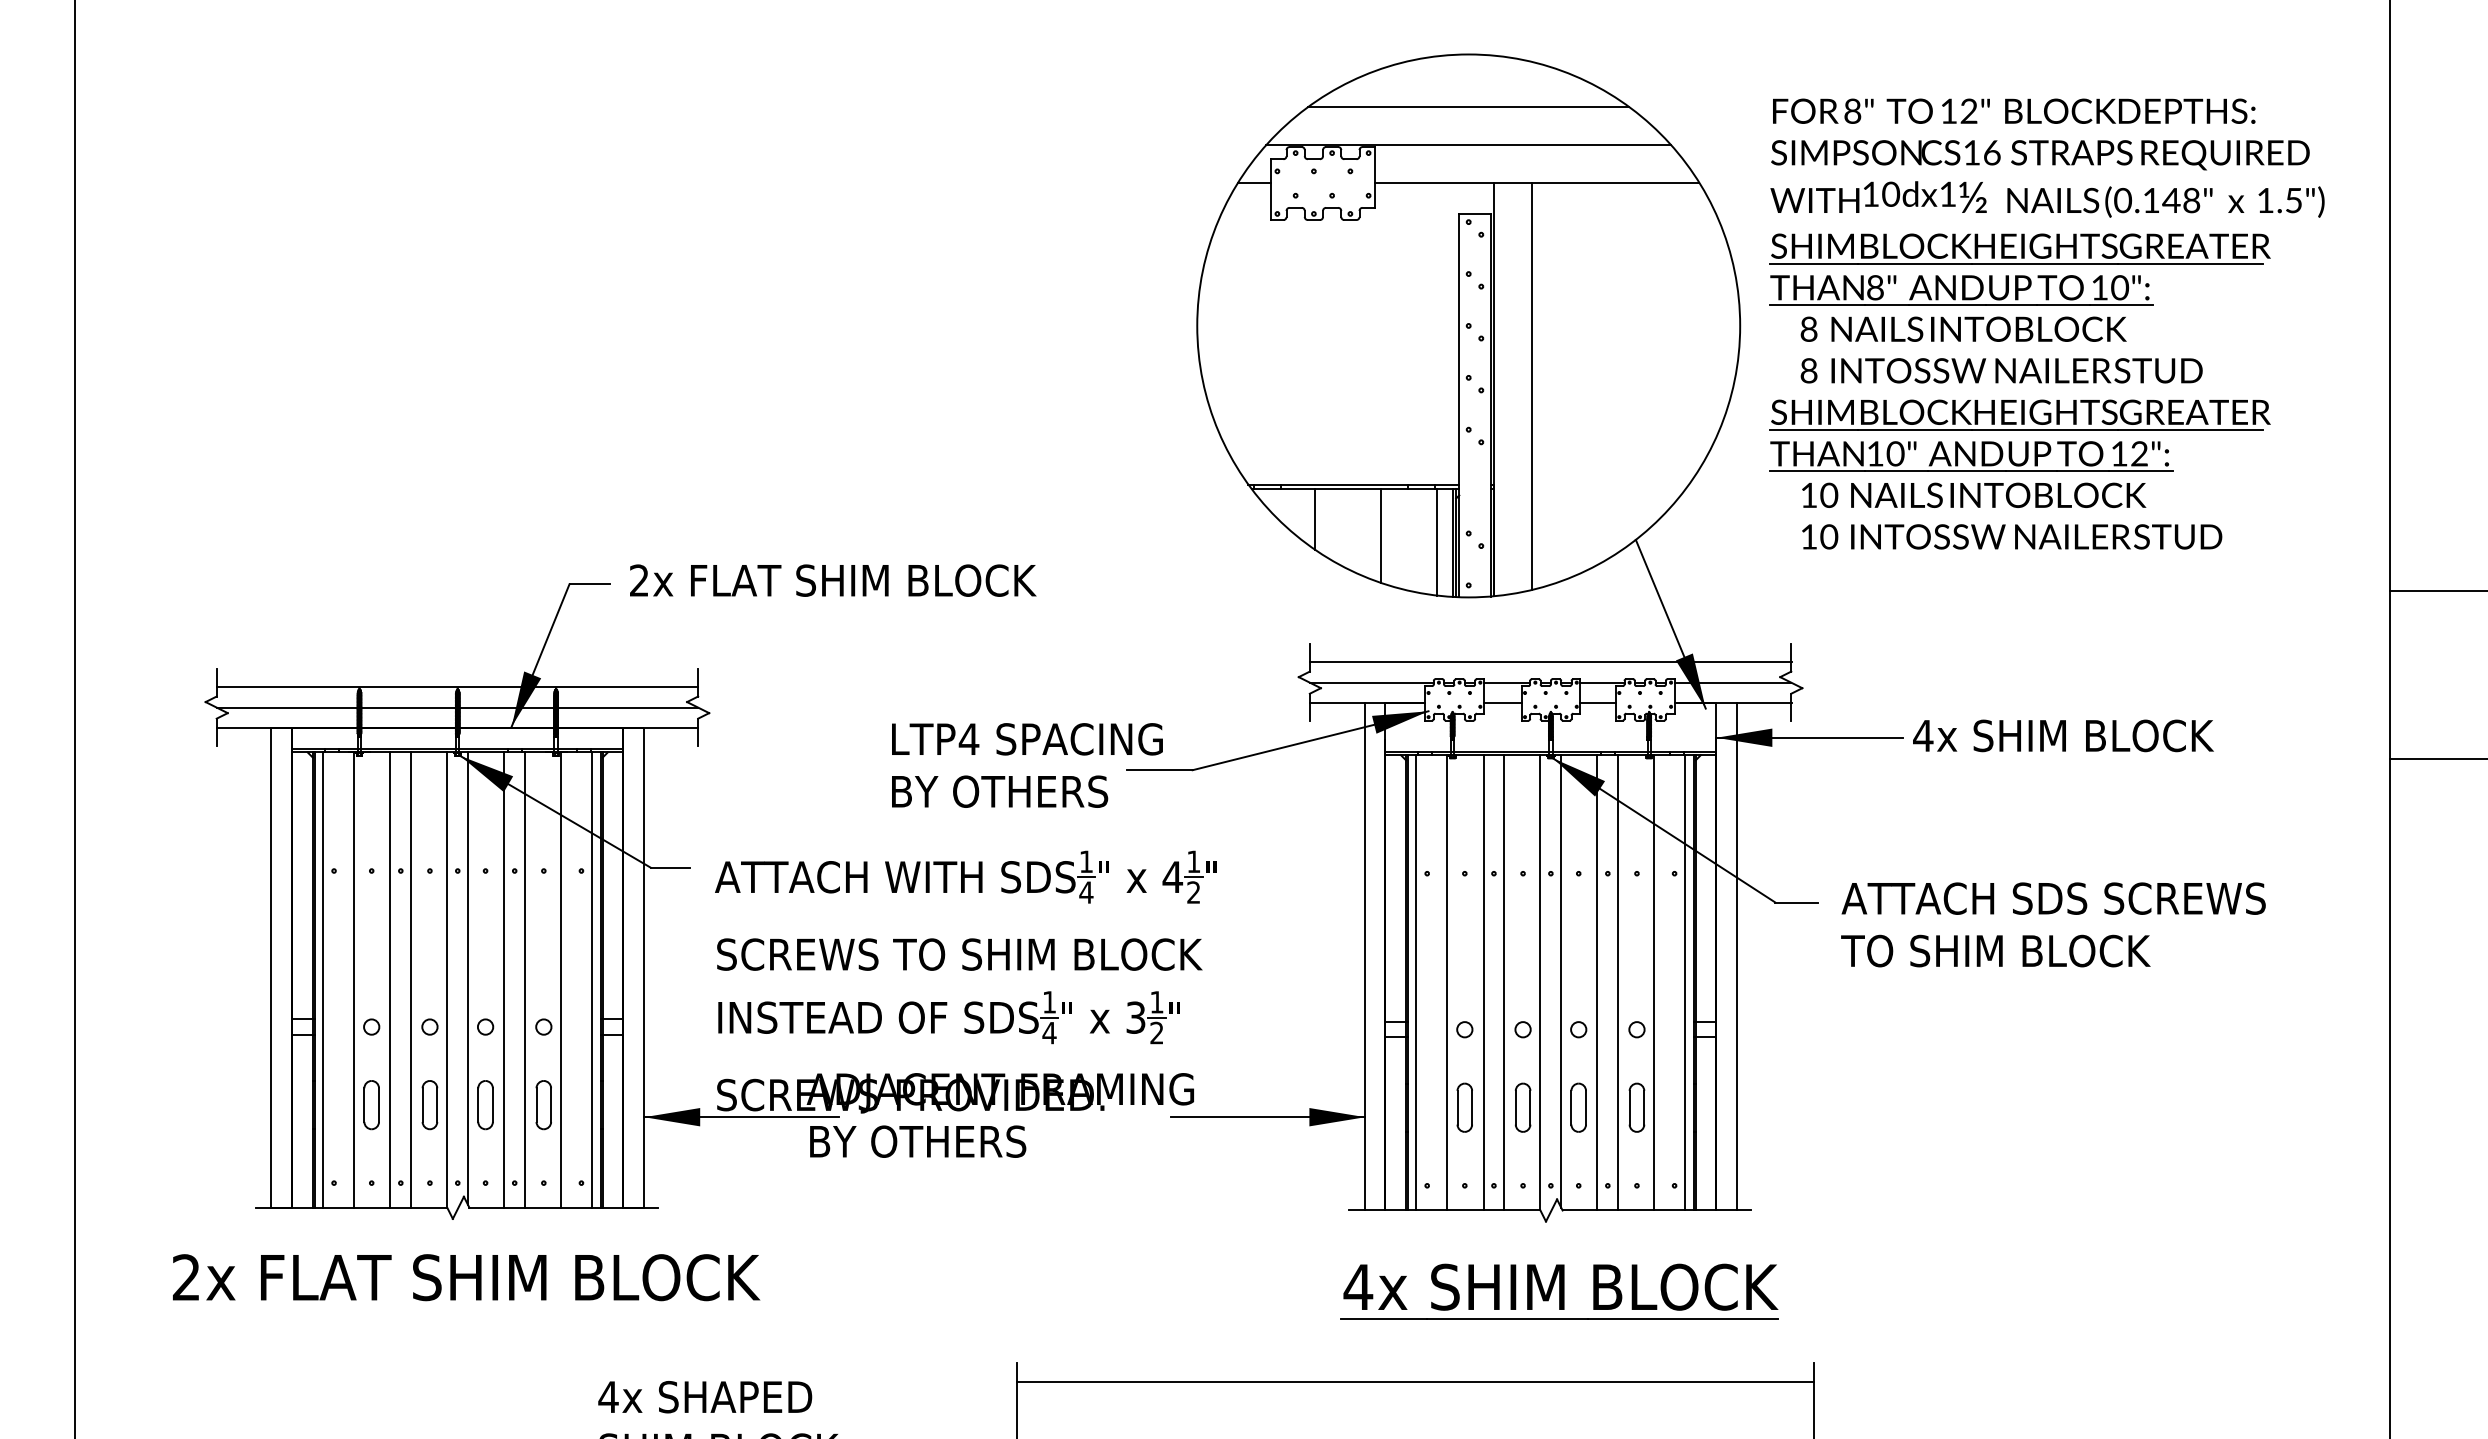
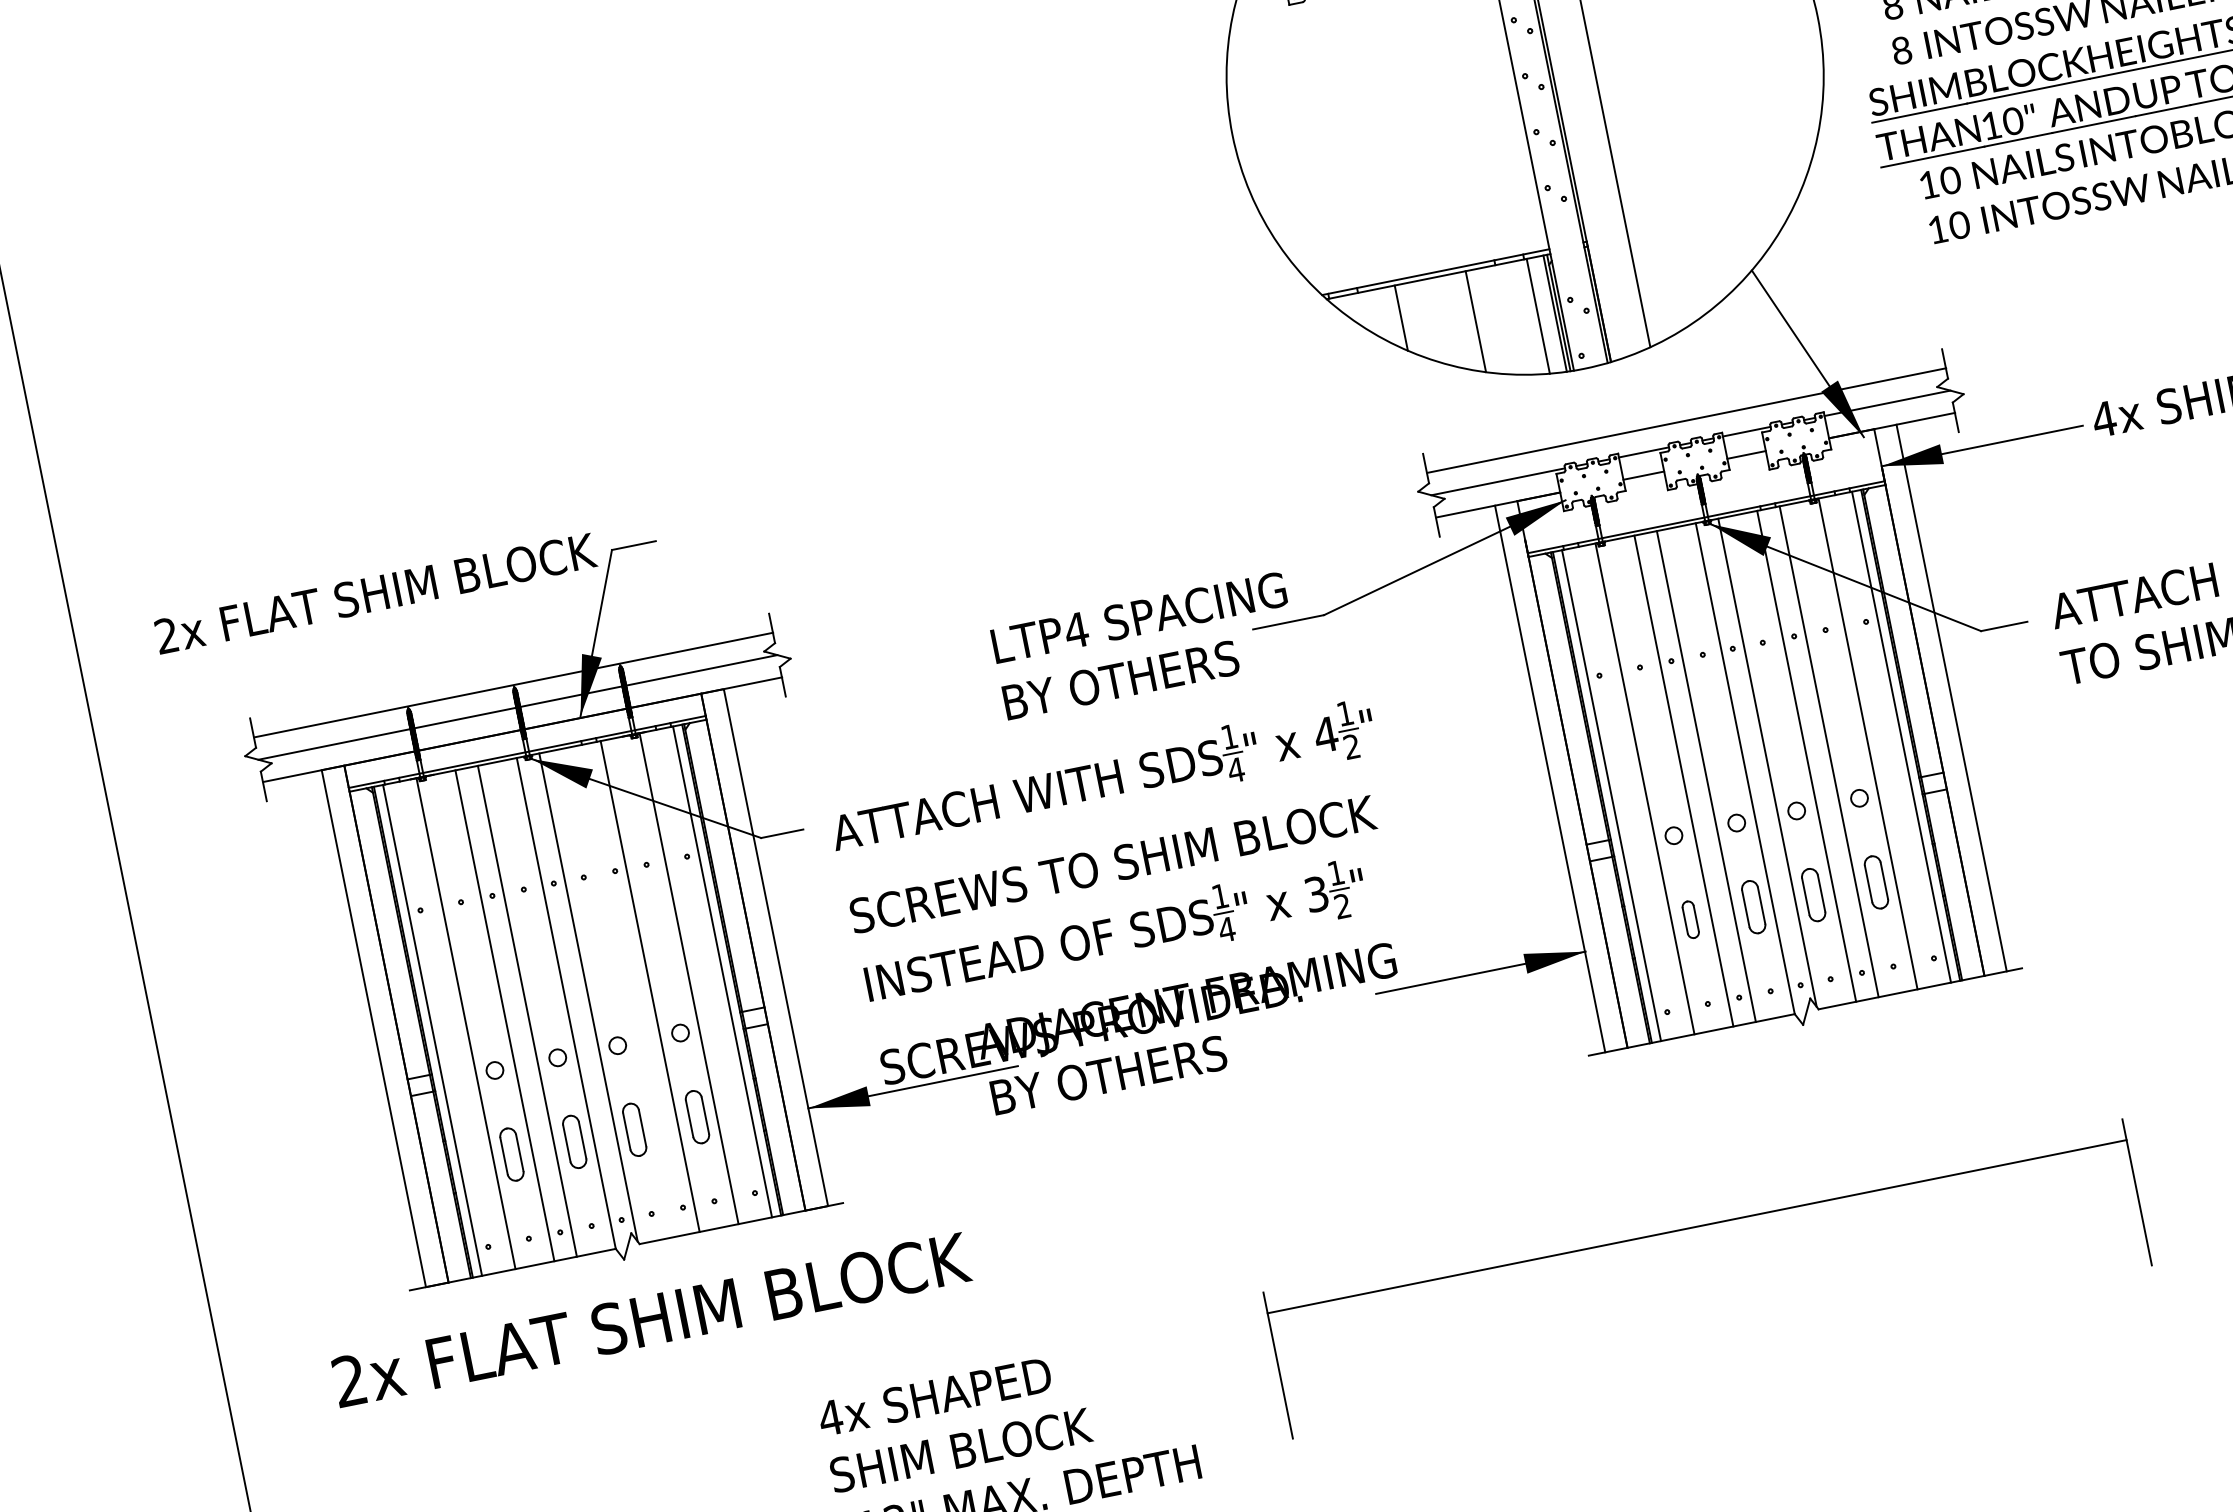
text: (833, 580) -> (376, 593), moved
line: (504, 979) -> (627, 990), removed
part: (1464, 1107) -> (1690, 919), size x0.7
part: (1559, 1291) -> (1832, 1097), removed

